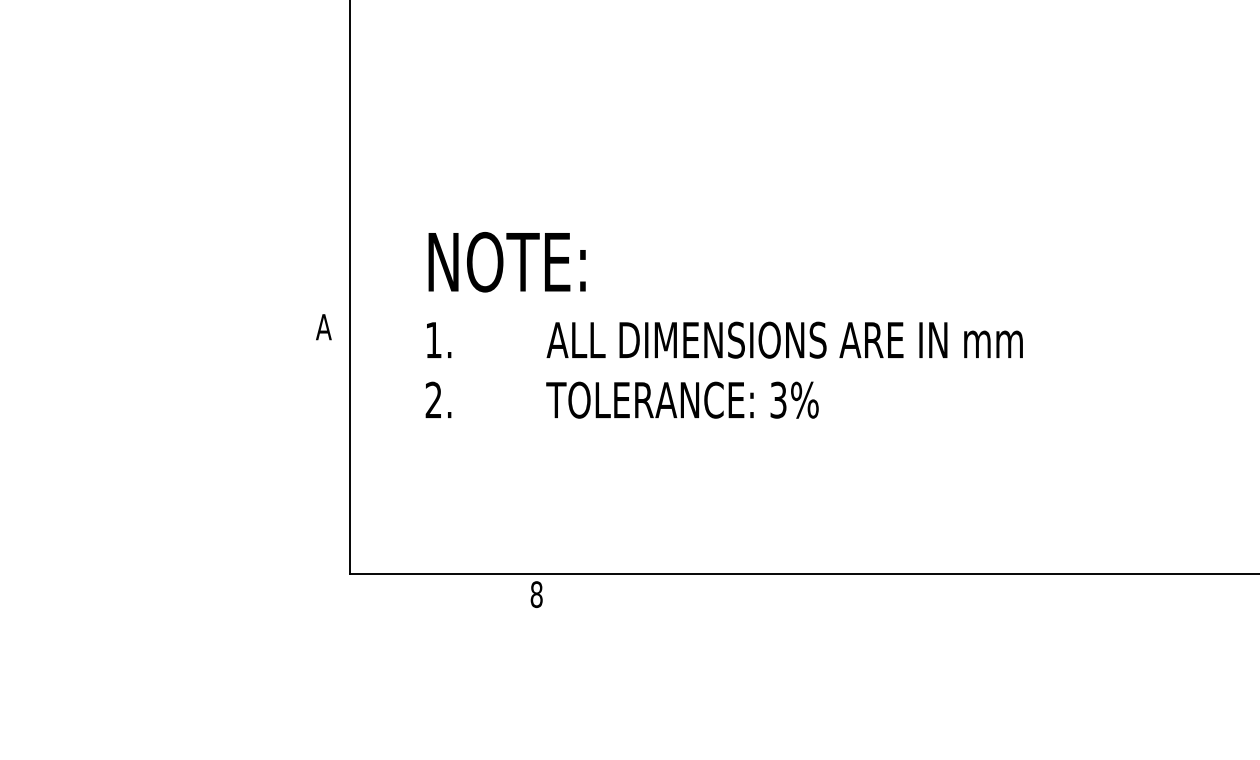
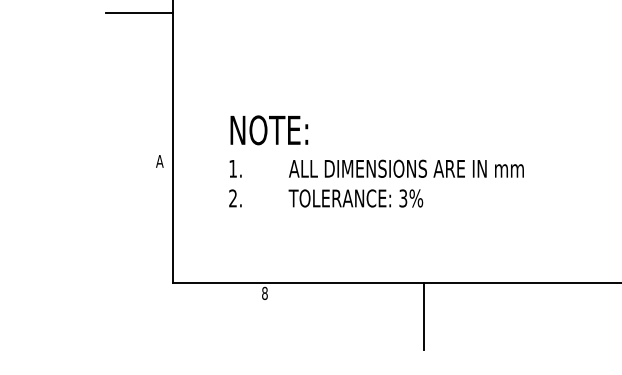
line: (280, 27) -> (138, 13), added
text: (724, 325) -> (376, 161), moved
line: (859, 641) -> (424, 316), added

